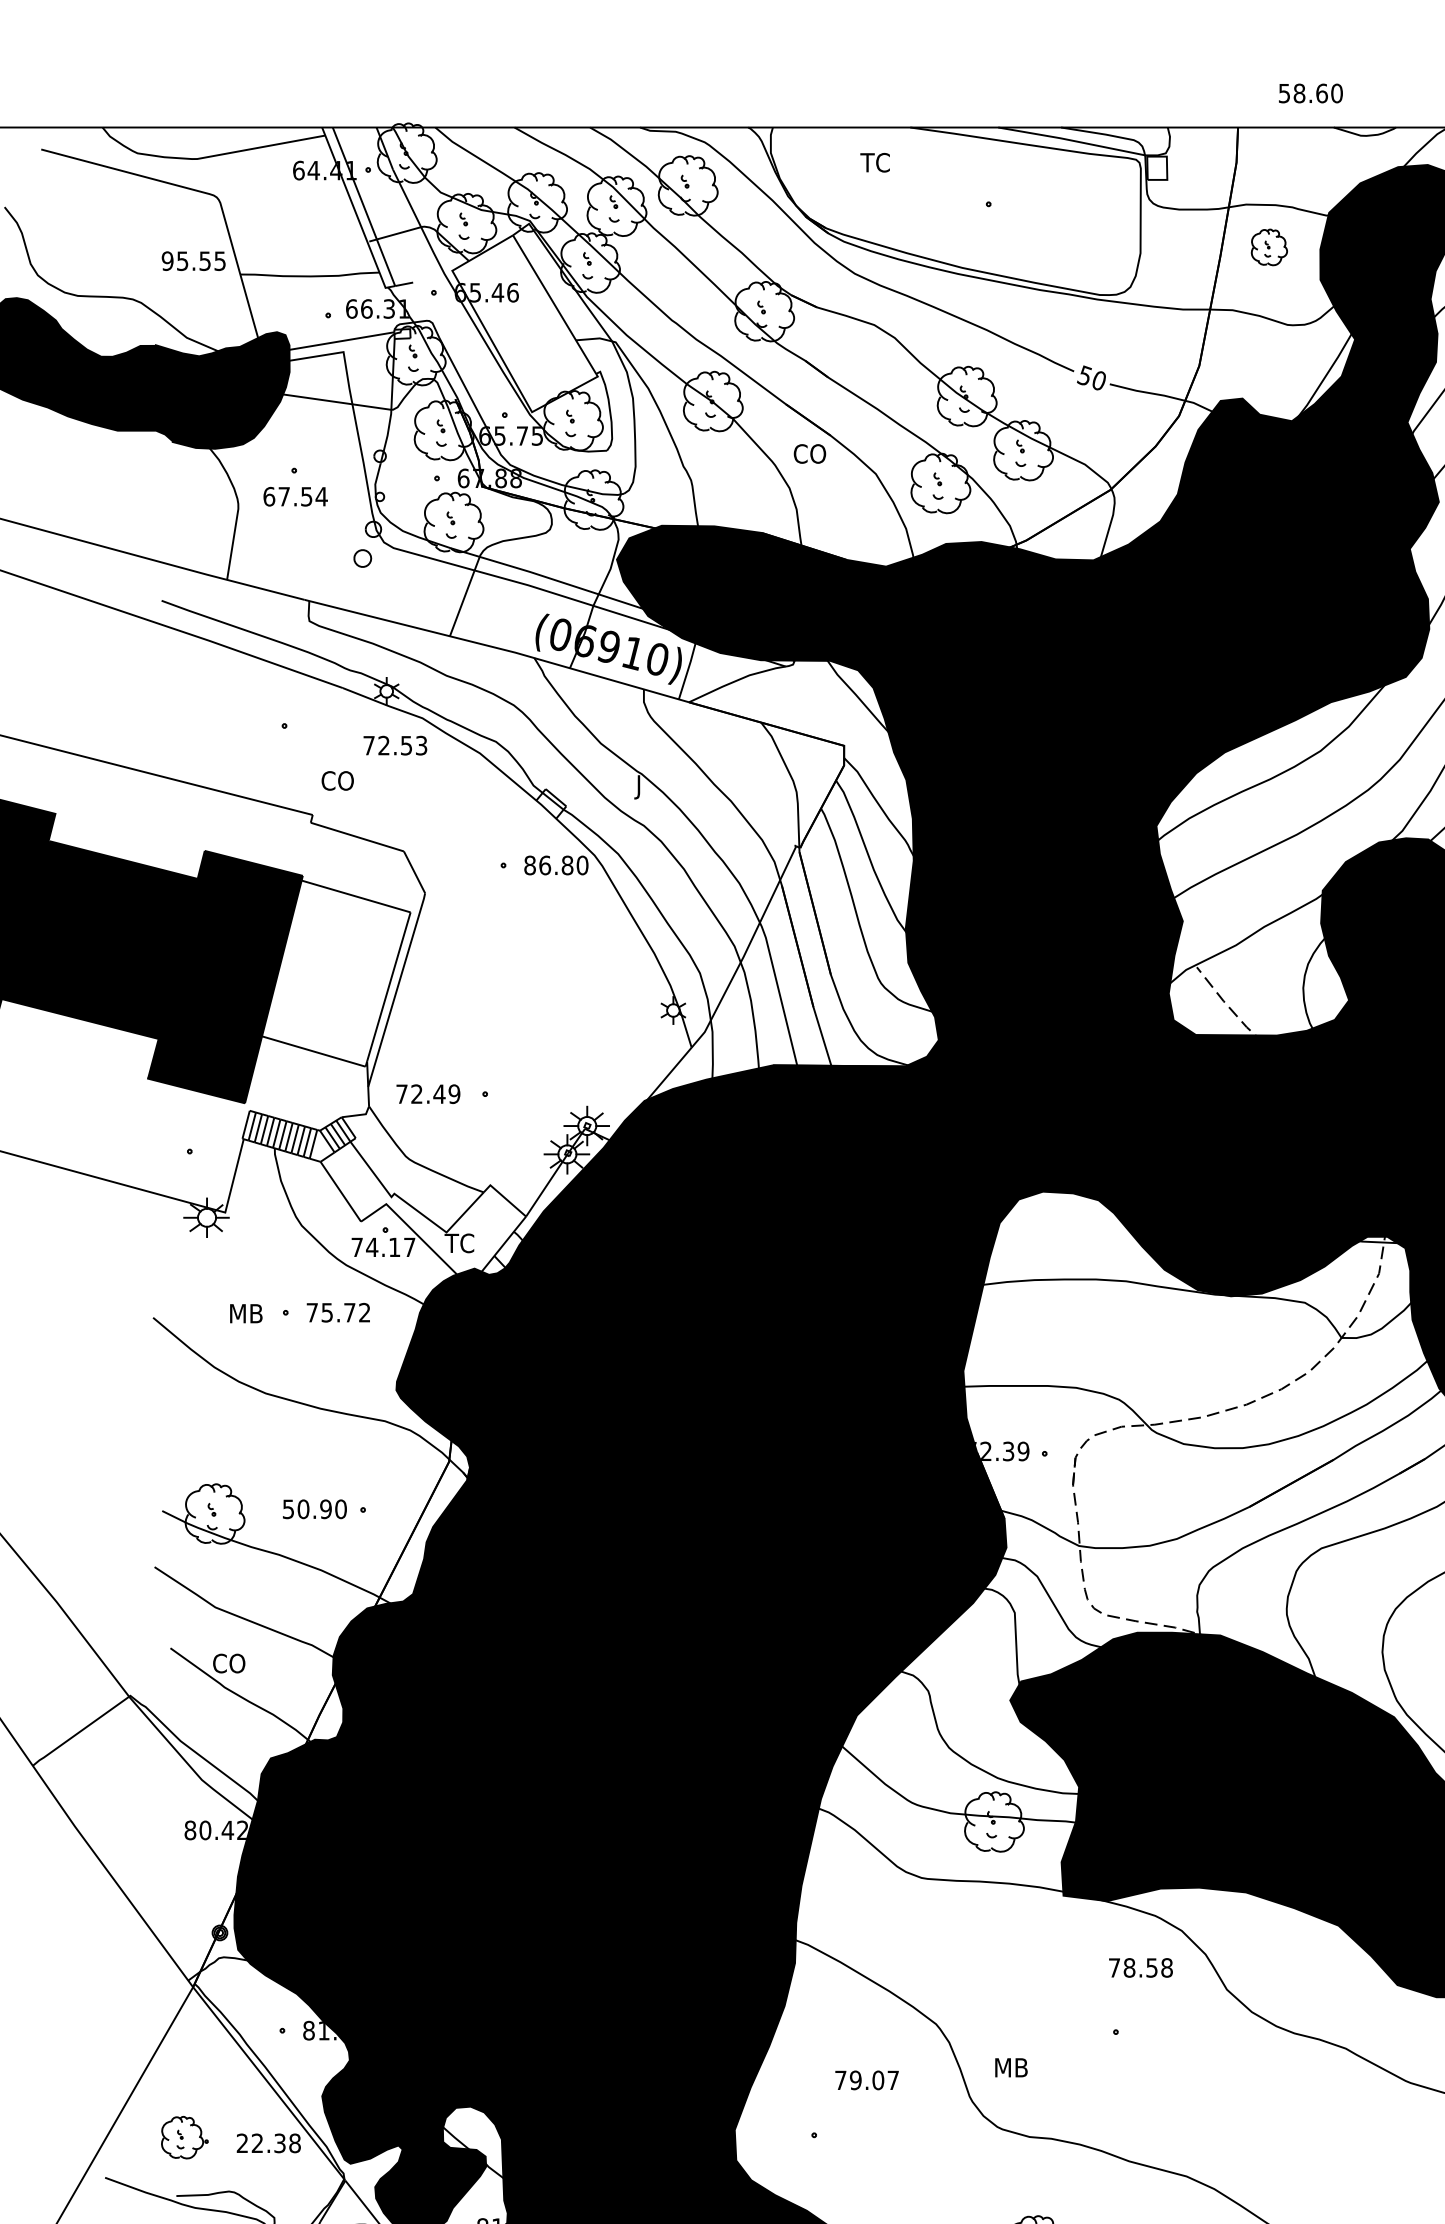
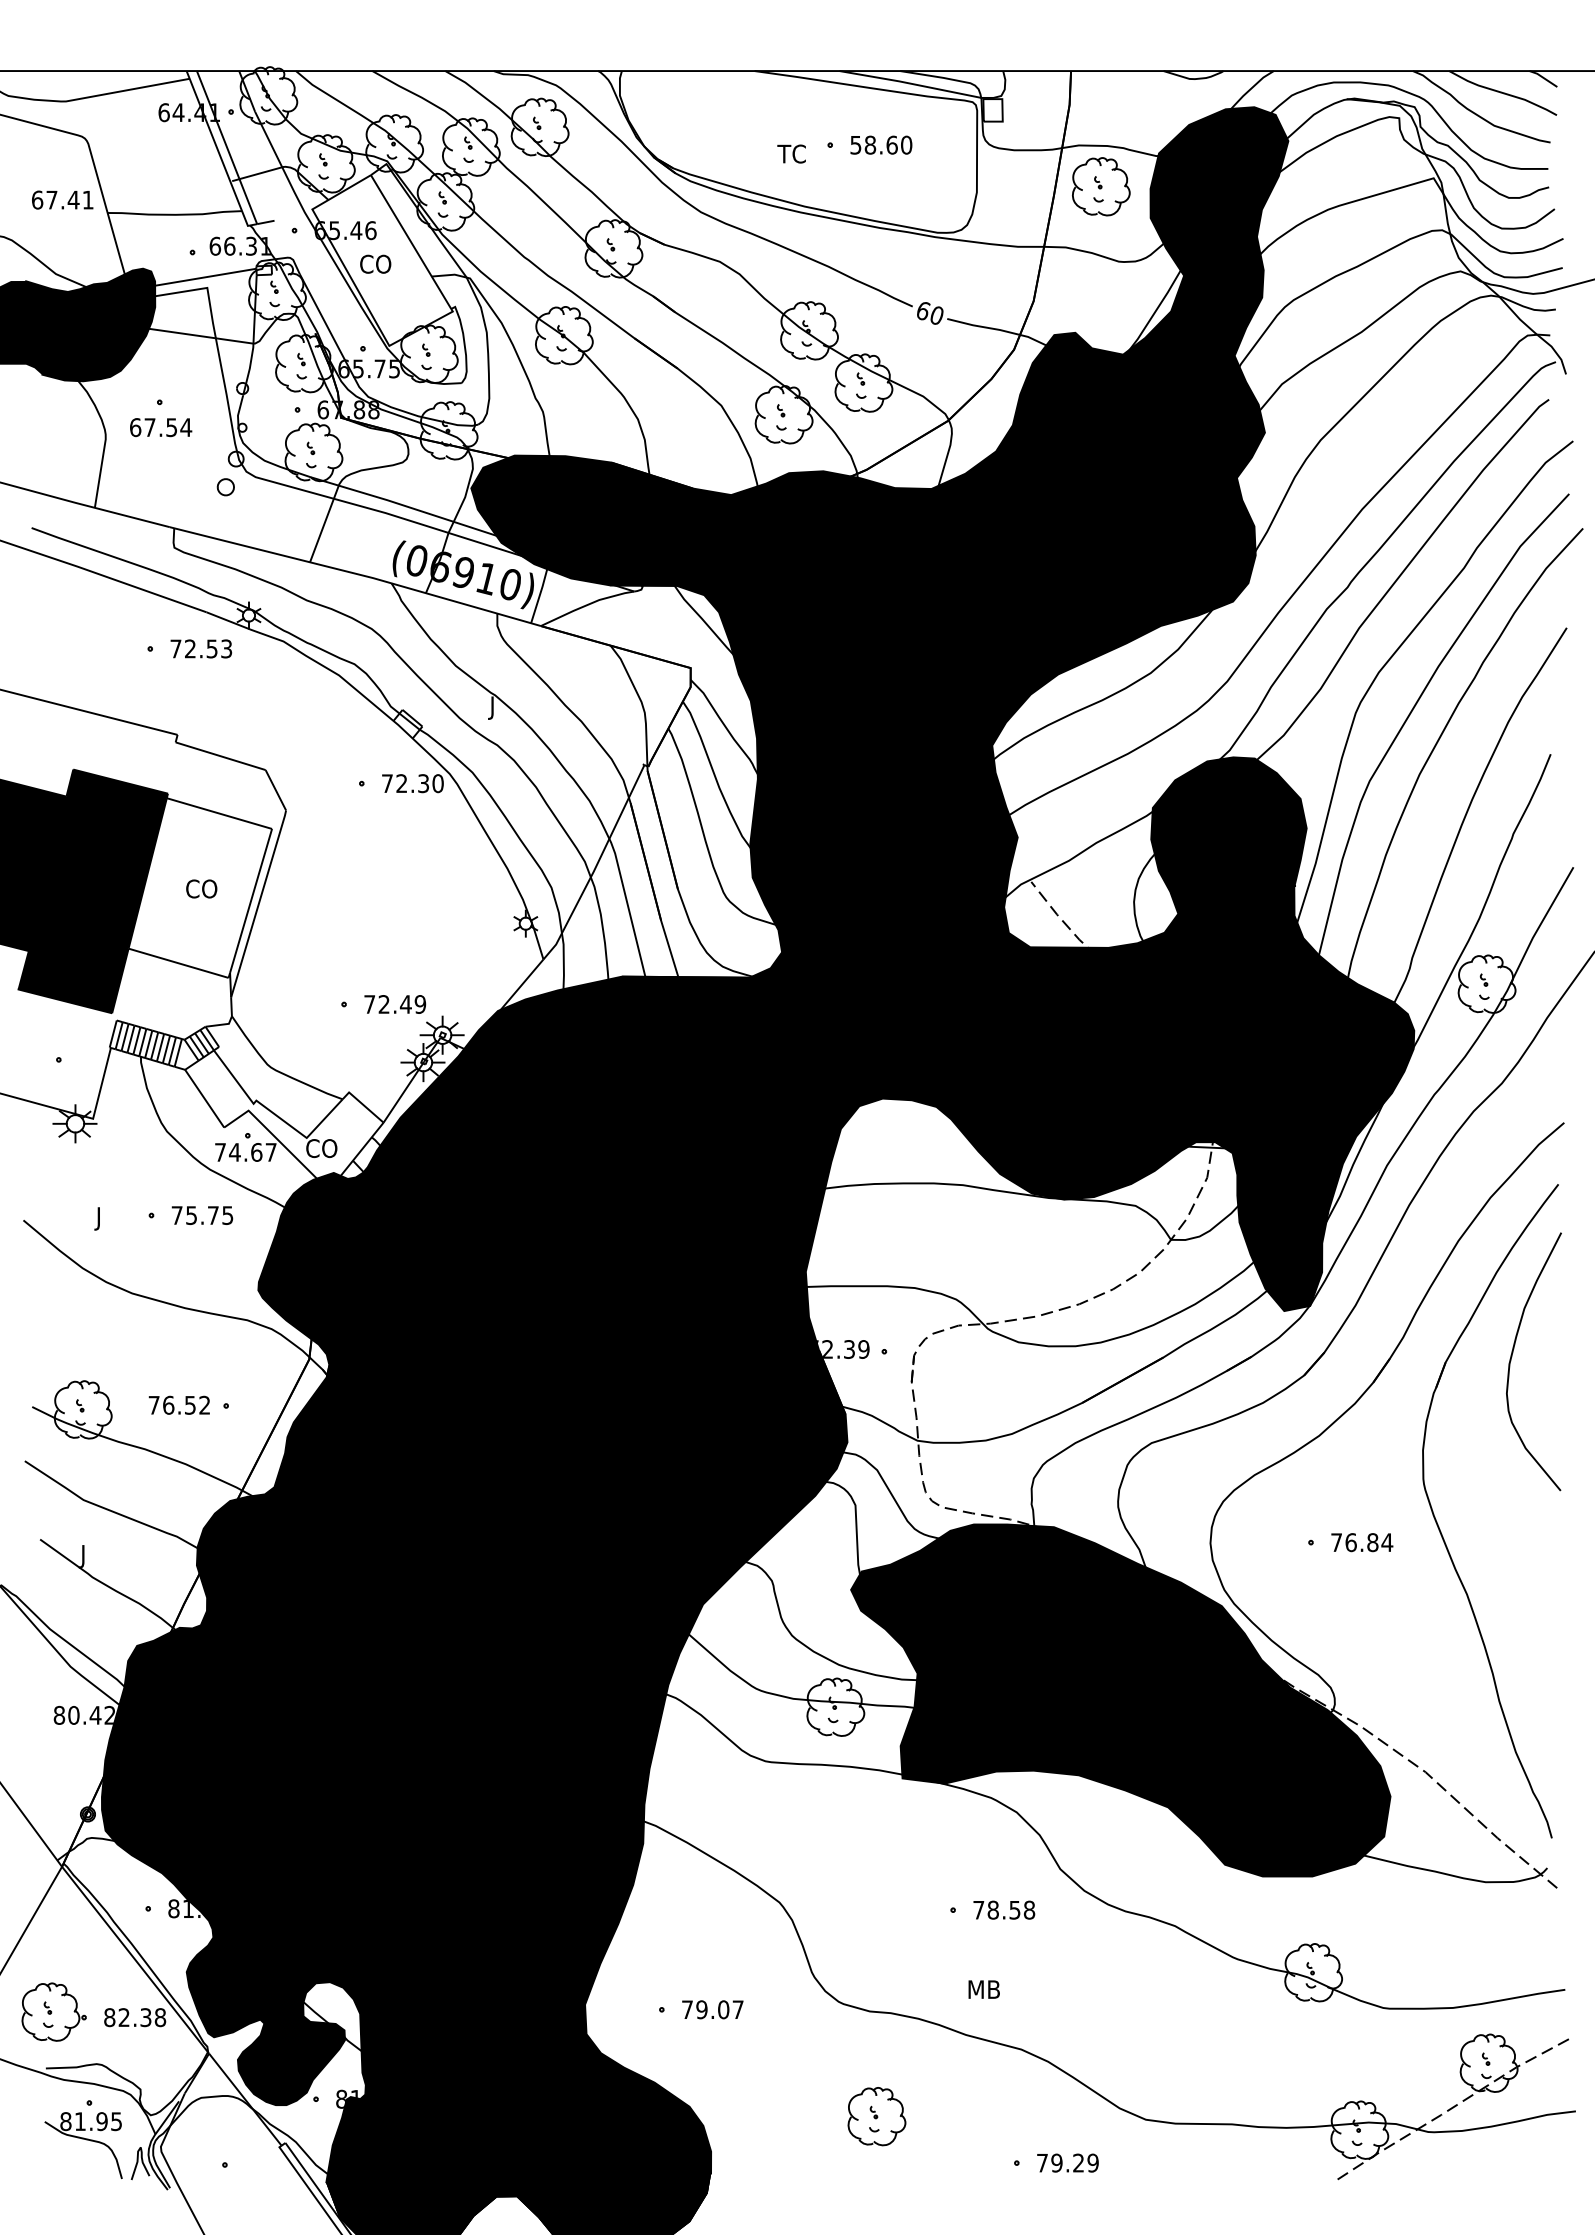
text: (1311, 92) -> (881, 144), moved
text: (875, 162) -> (791, 153), moved
part: (1269, 247) -> (1101, 186), size x1.67
text: (193, 260) -> (62, 199), 95.55 -> 67.41
text: (1084, 375) -> (922, 310), 50 -> 60
text: (809, 453) -> (375, 263), moved
text: (395, 745) -> (201, 648), moved
text: (337, 780) -> (201, 888), moved
text: (548, 865) -> (405, 783), 86.80 -> 72.30
text: (428, 1094) -> (395, 1004), moved
text: (460, 1243) -> (320, 1148), TC -> CO
text: (394, 1247) -> (256, 1152), 74.17 -> 74.67
text: (364, 1312) -> (227, 1215), 75.72 -> 75.75
text: (244, 1315) -> (111, 1218), MB -> J
text: (314, 1508) -> (179, 1404), 50.90 -> 76.52
text: (227, 1665) -> (95, 1556), CO -> J
text: (1141, 1967) -> (1004, 1909), moved
text: (1010, 2067) -> (983, 1989), moved
text: (866, 2080) -> (712, 2009), moved
part: (184, 2137) -> (53, 2011), size x1.43
text: (242, 2143) -> (109, 2017), 22.38 -> 82.38

